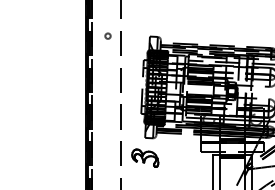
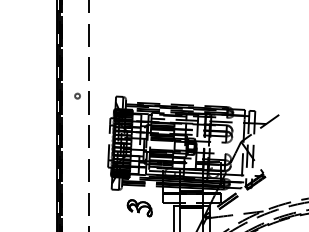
part: (144, 158) -> (139, 208), moved

